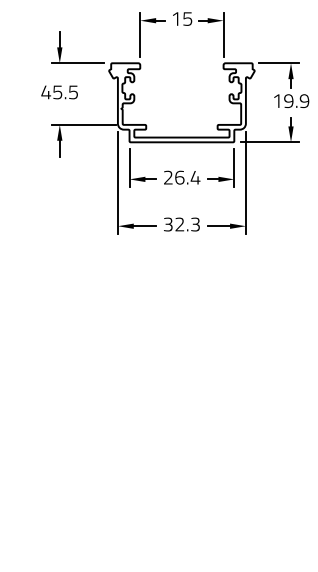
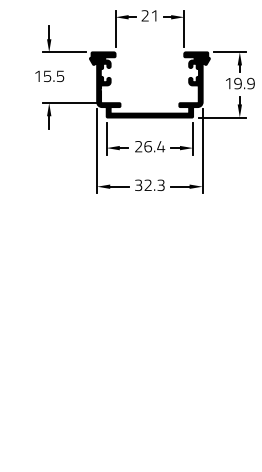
text: (181, 18) -> (149, 15), 15 -> 21
text: (45, 91) -> (37, 75), 45.5 -> 15.5
fill: (181, 102) -> (149, 84), added

